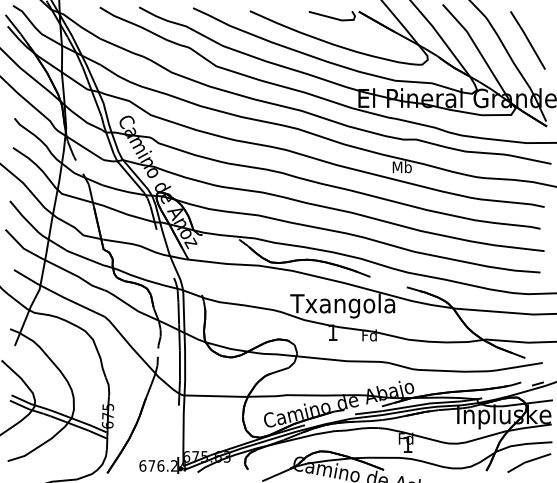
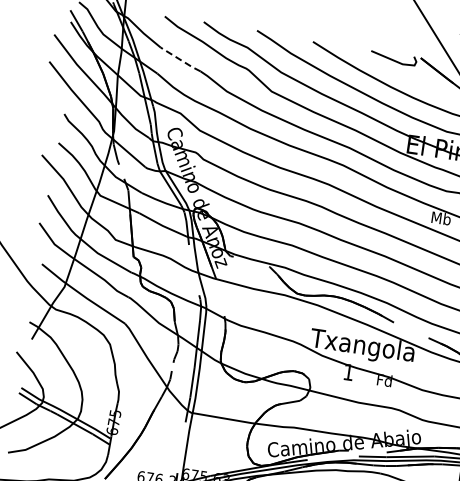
line: (121, 48) -> (180, 60), solid -> dashed

